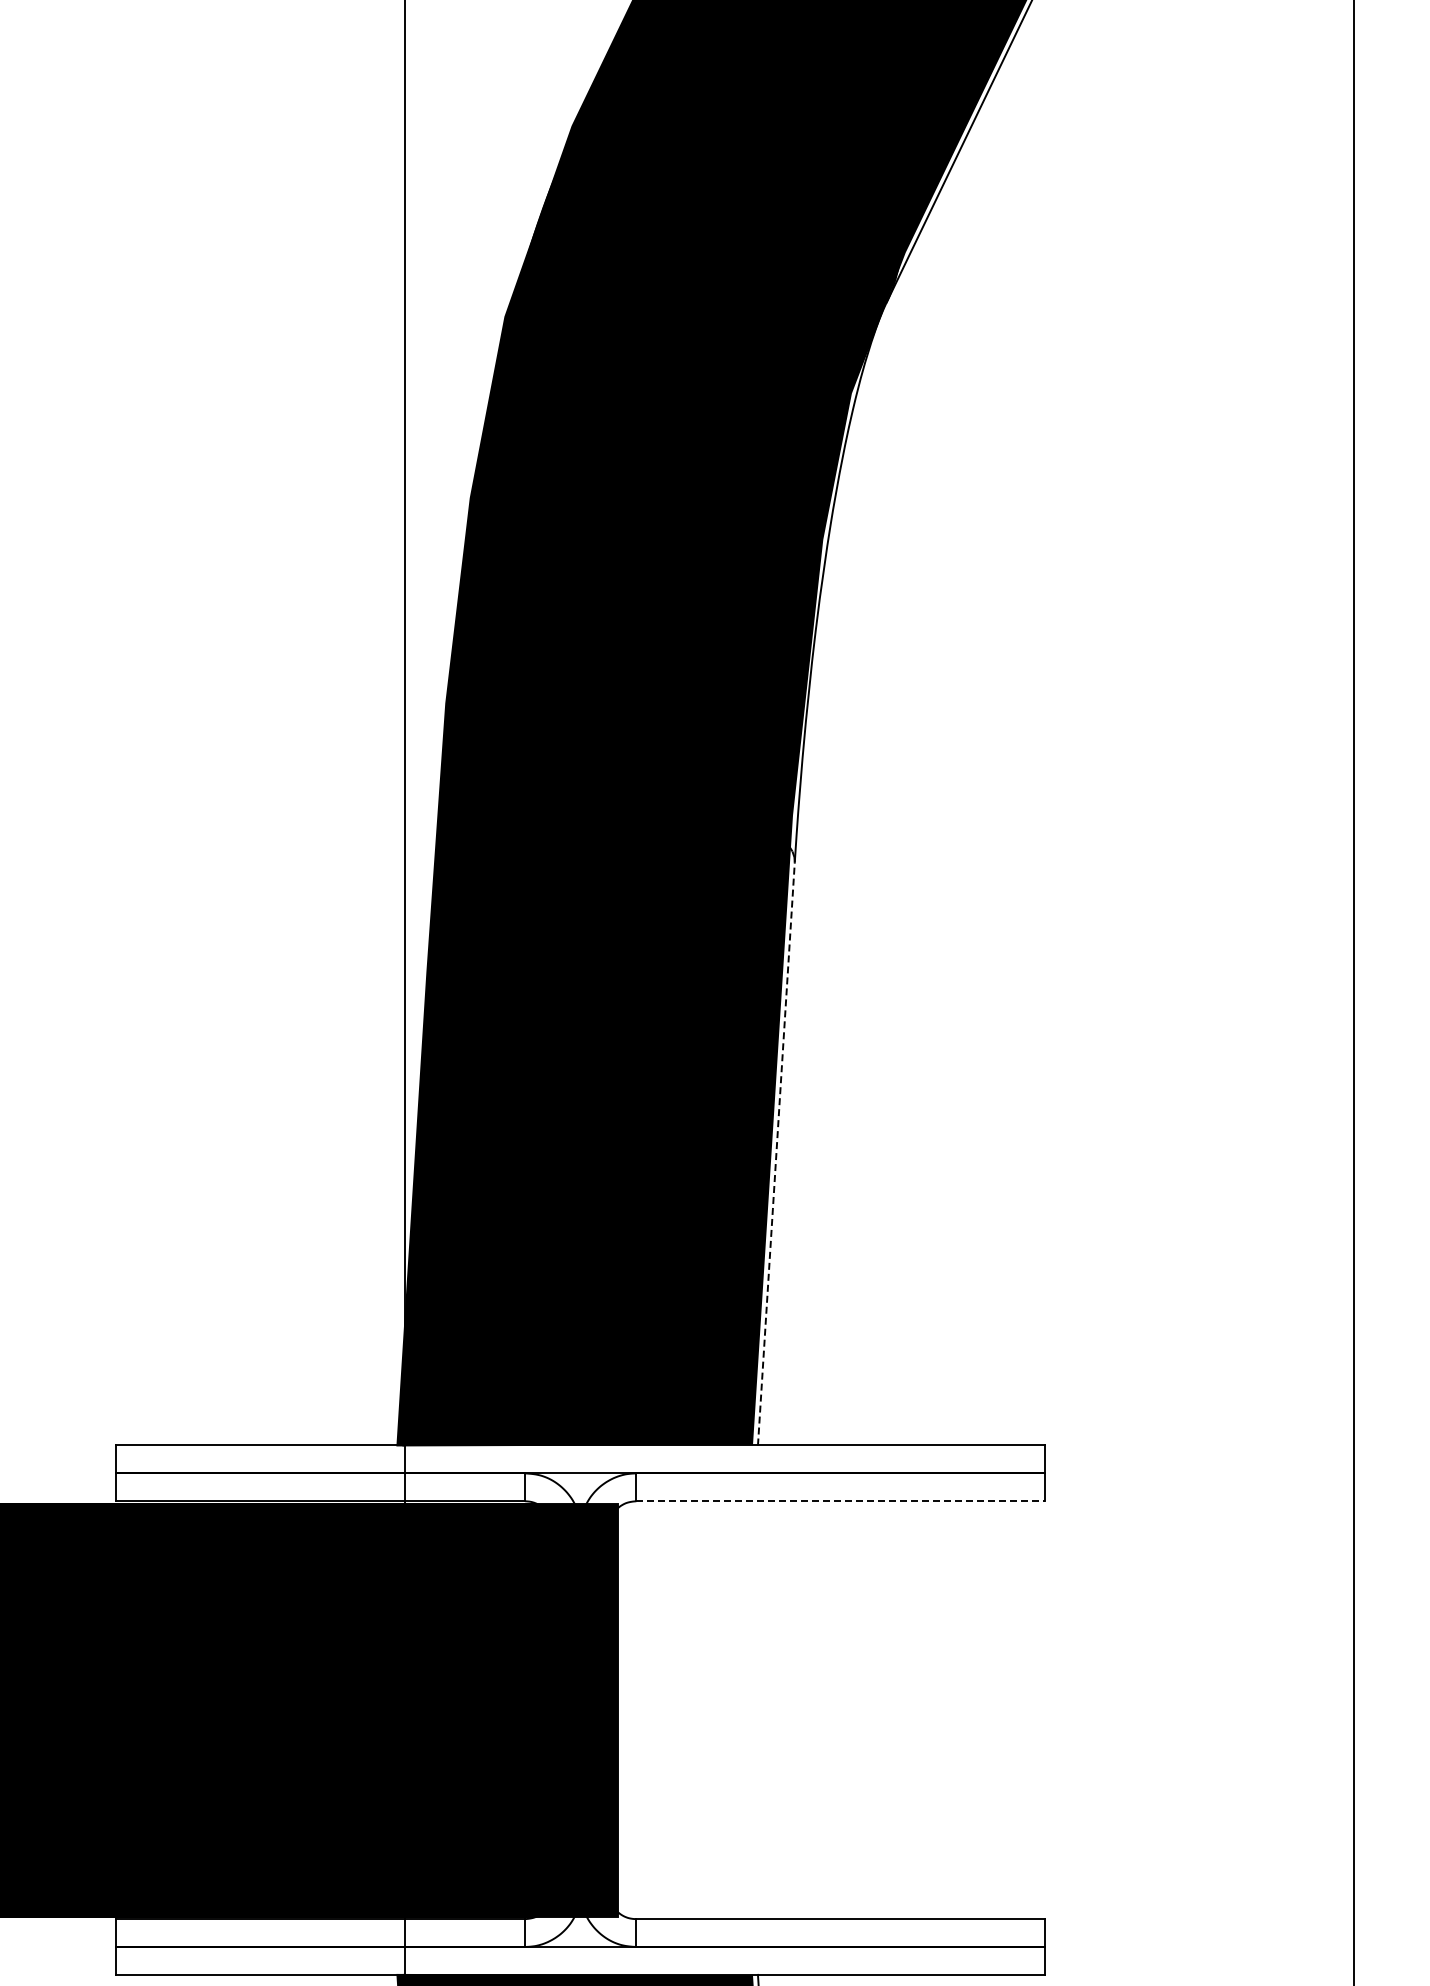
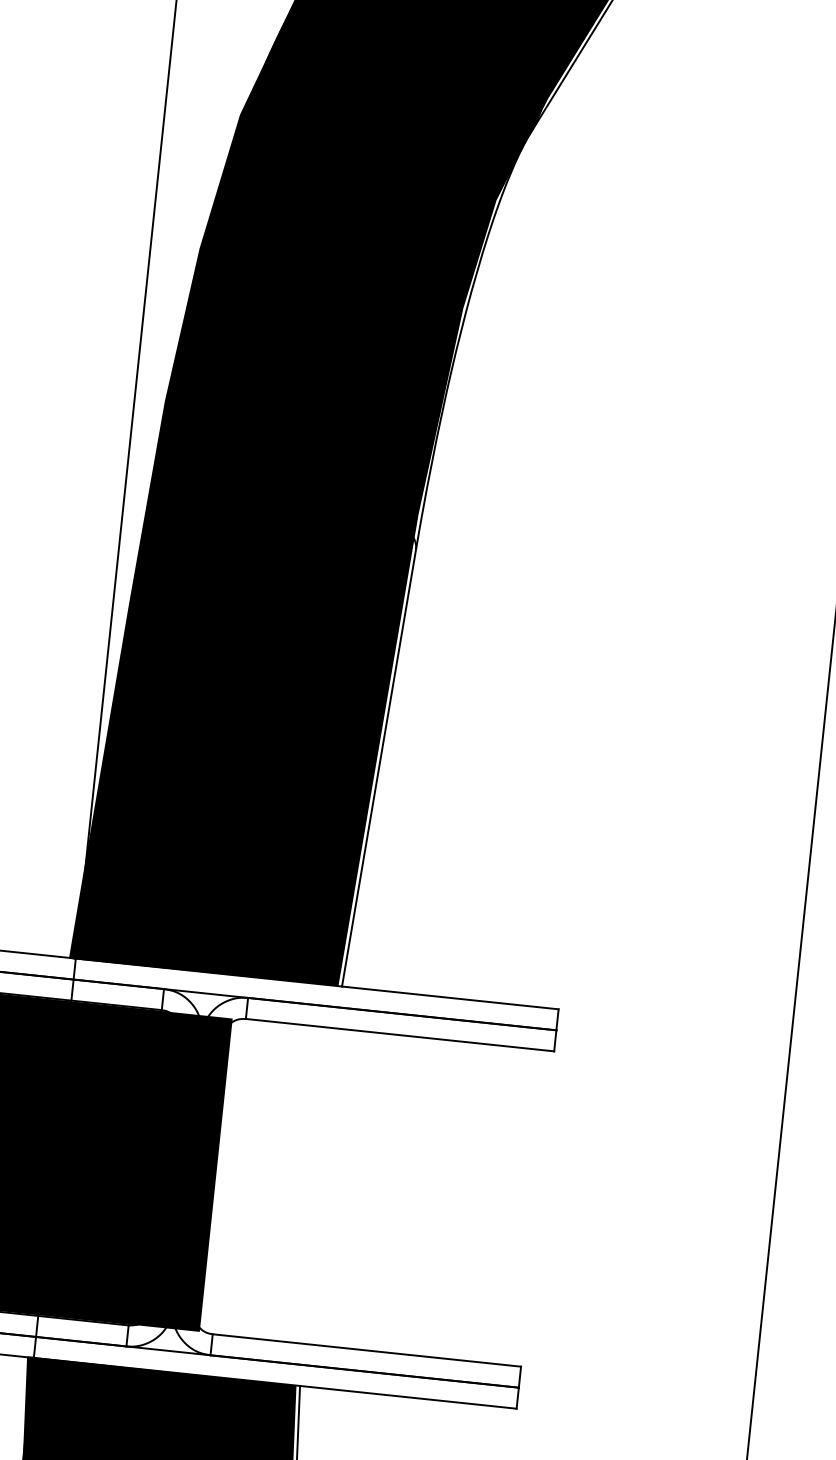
line: (776, 1153) -> (379, 767), dashed -> solid
line: (841, 1501) -> (400, 1035), dashed -> solid

